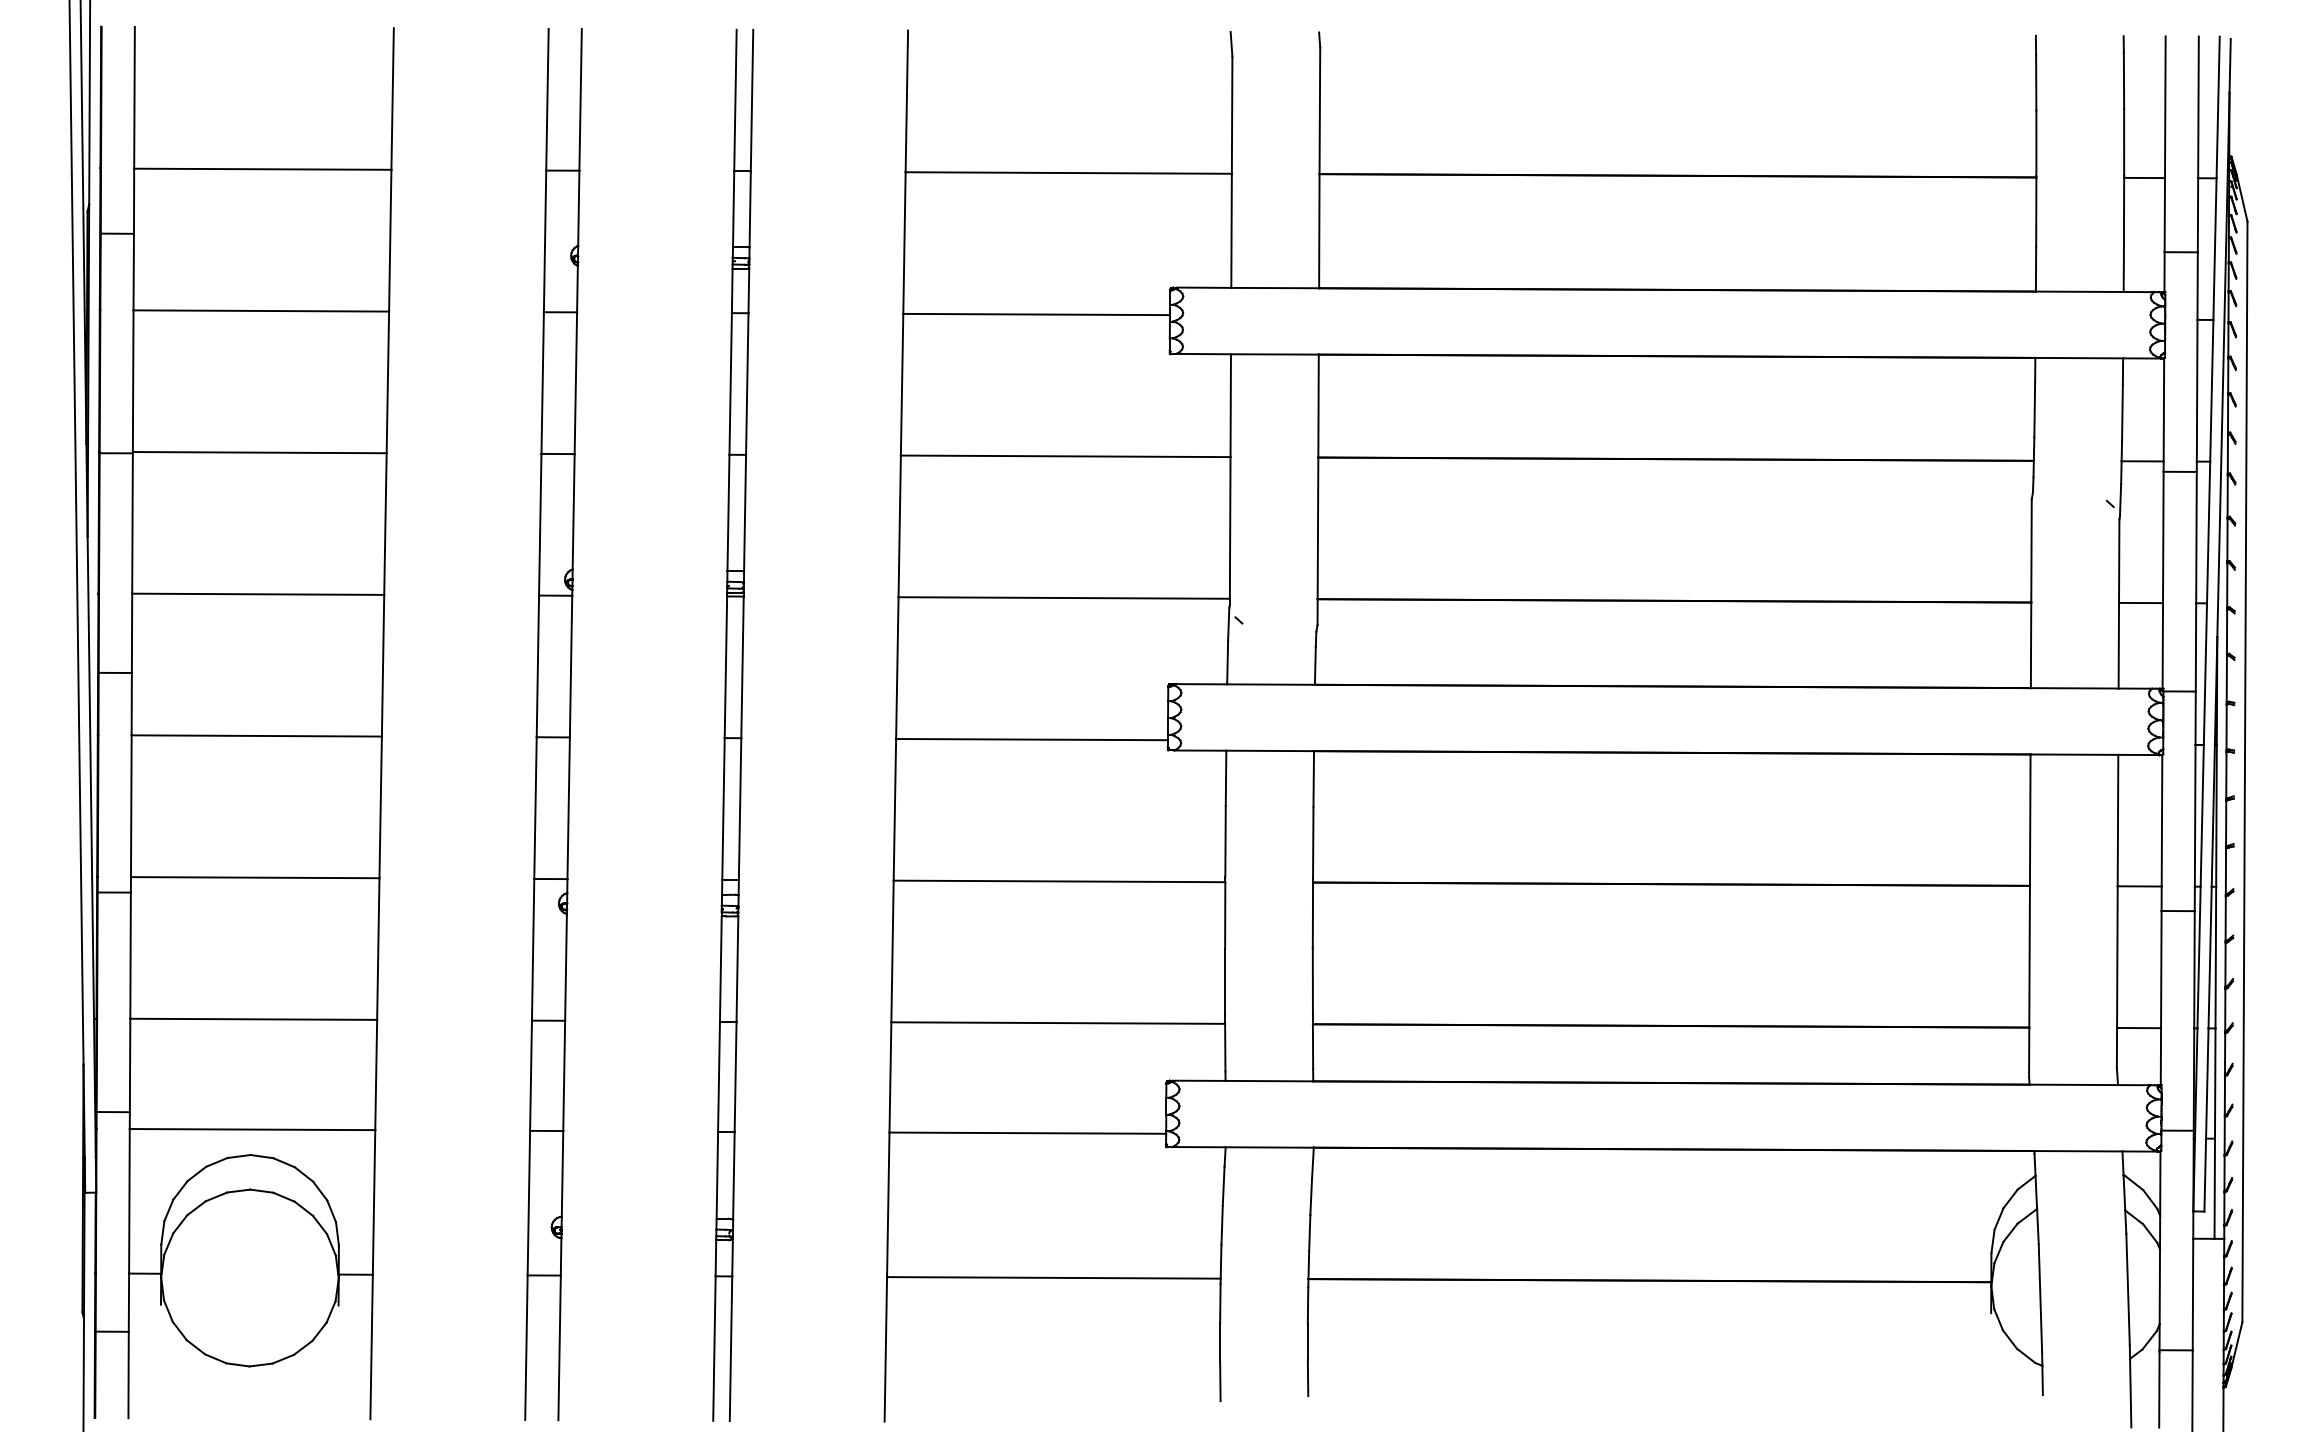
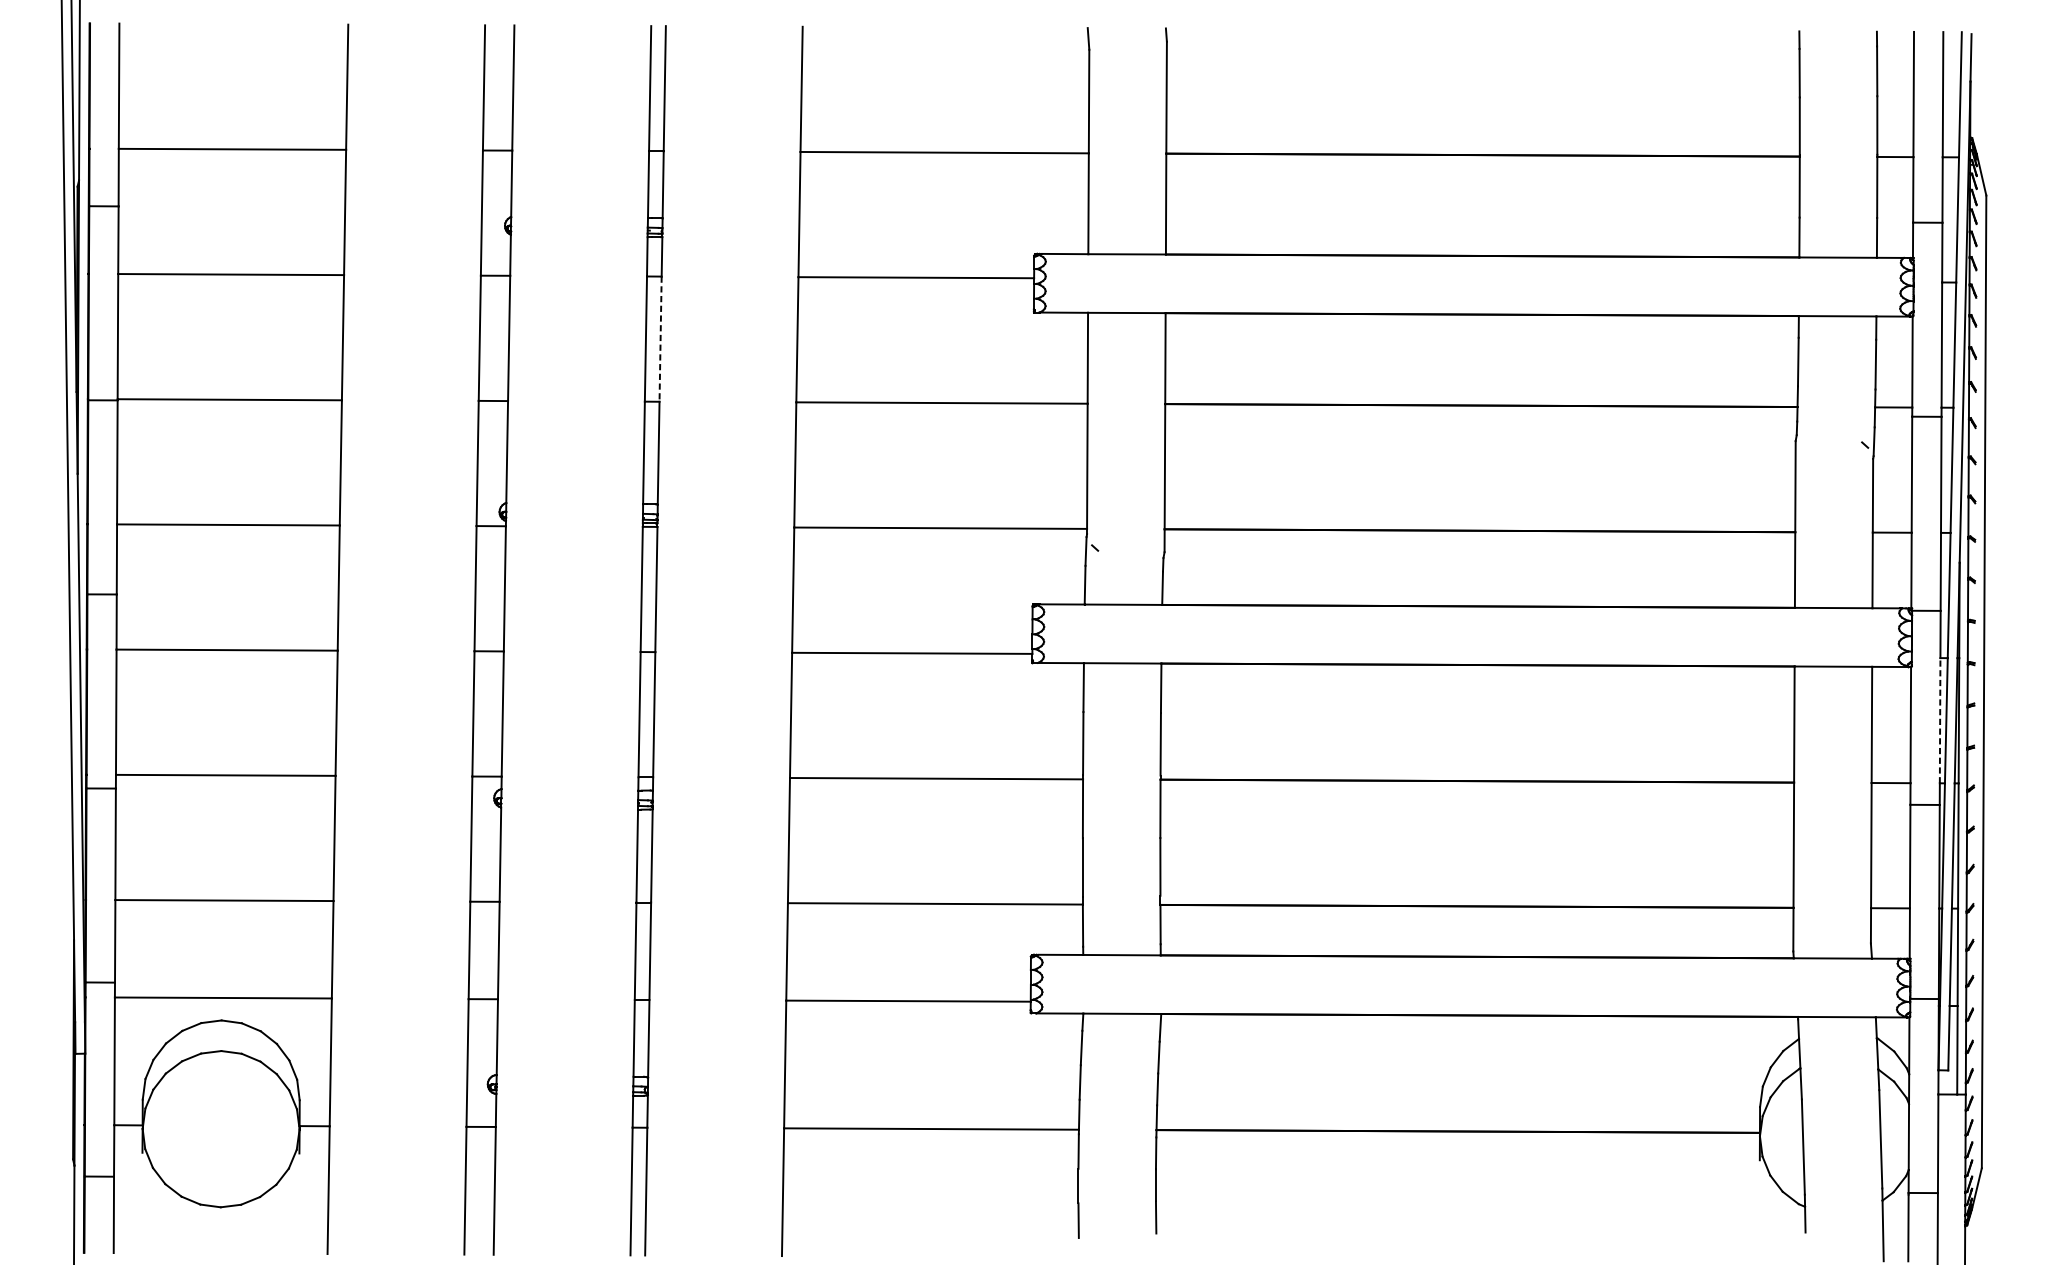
line: (747, 384) -> (660, 339), solid -> dashed
line: (2195, 815) -> (1940, 720), solid -> dashed

